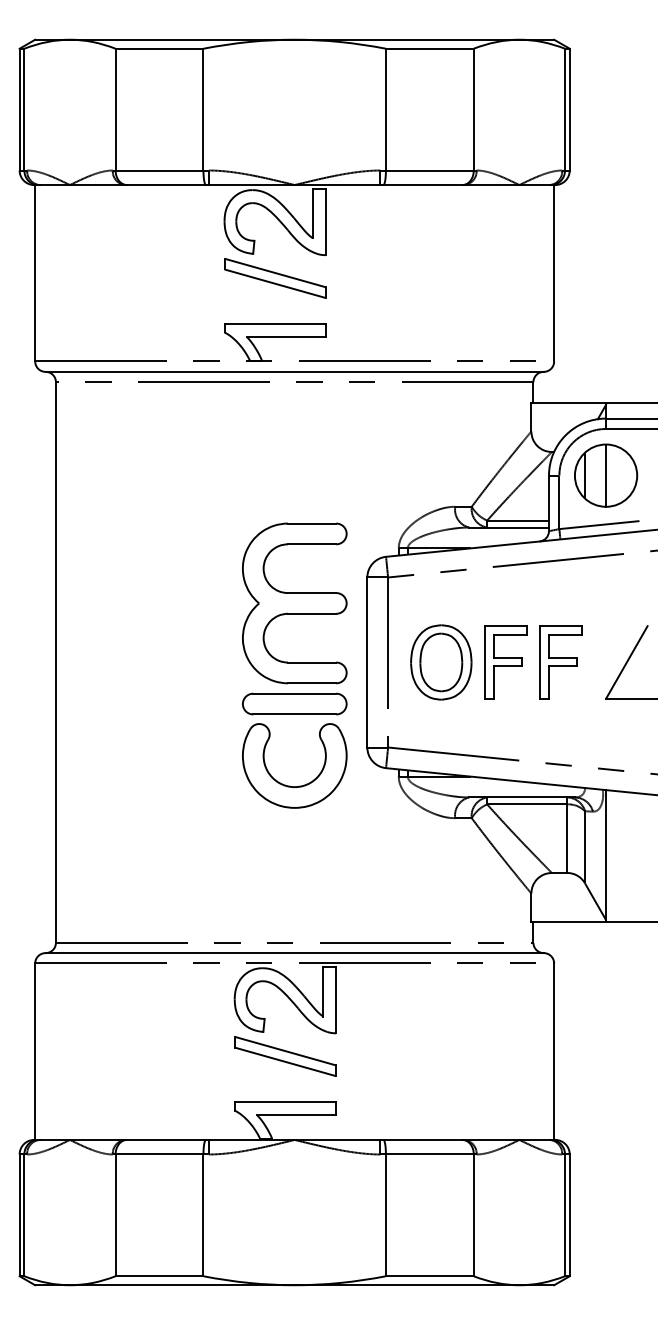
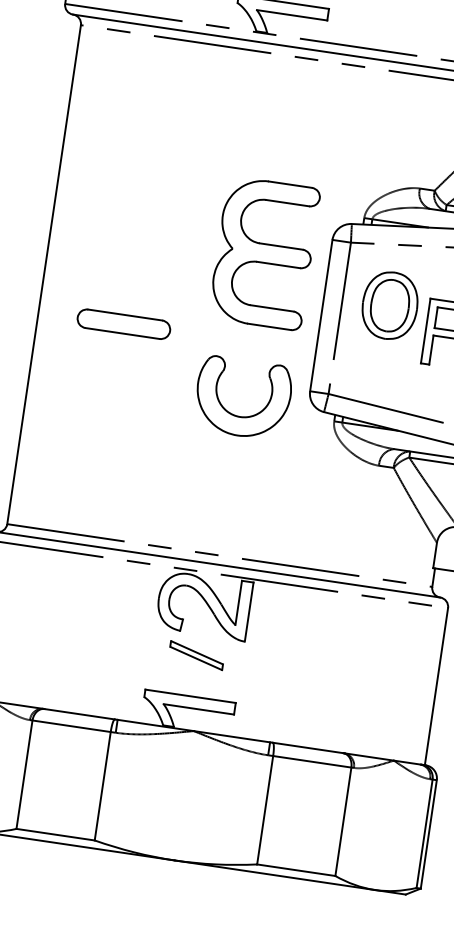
part: (441, 662) -> (390, 305), moved
part: (294, 703) -> (123, 323), moved
part: (285, 1056) -> (196, 655), size x0.6

